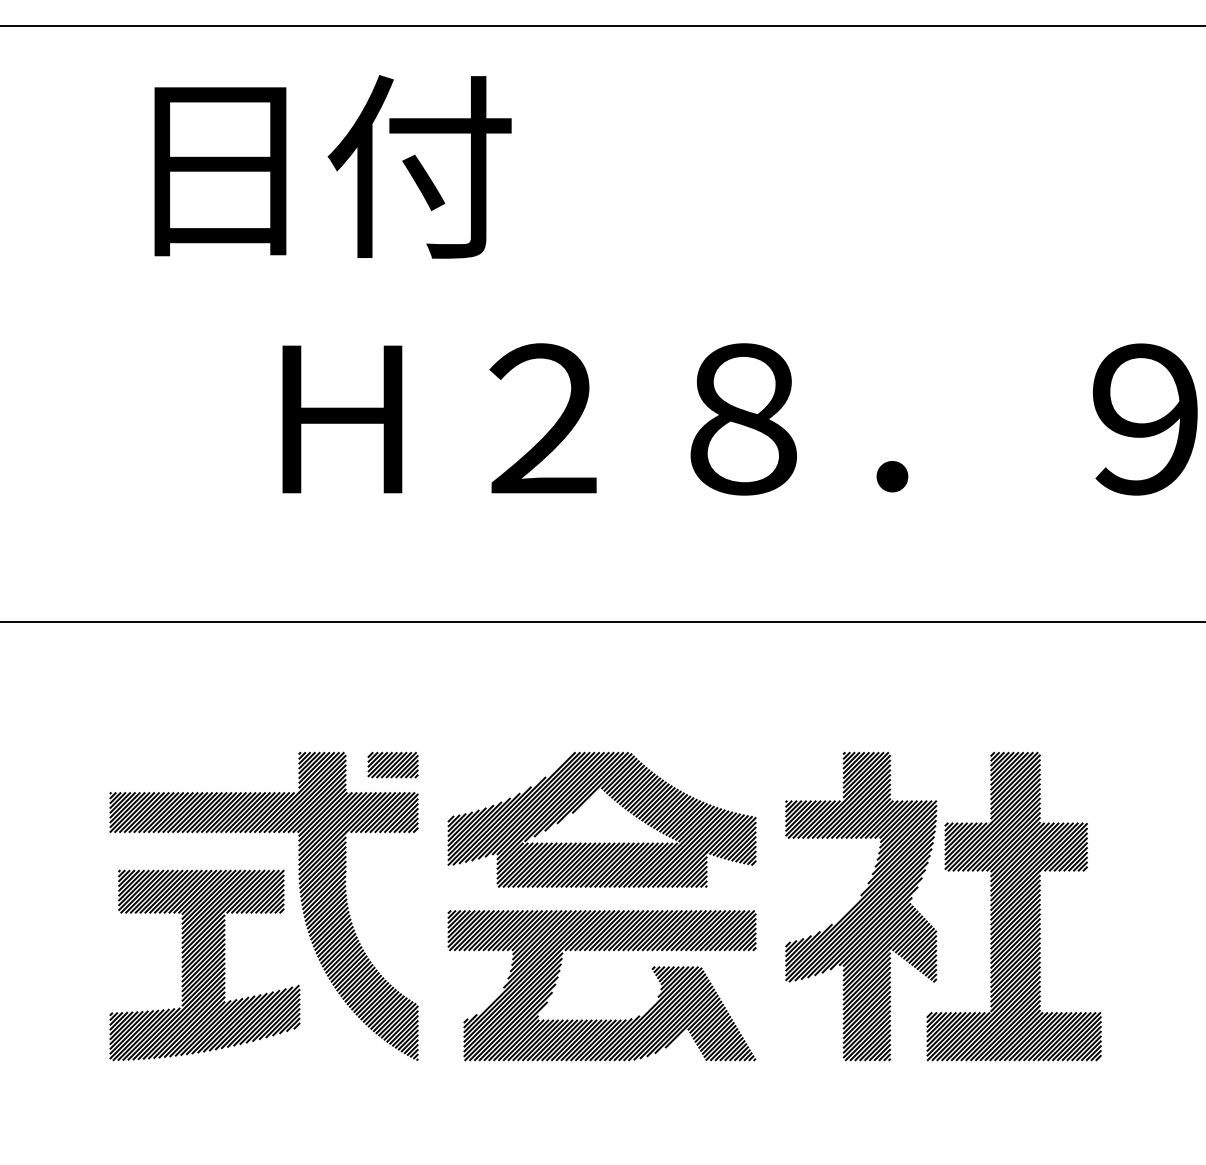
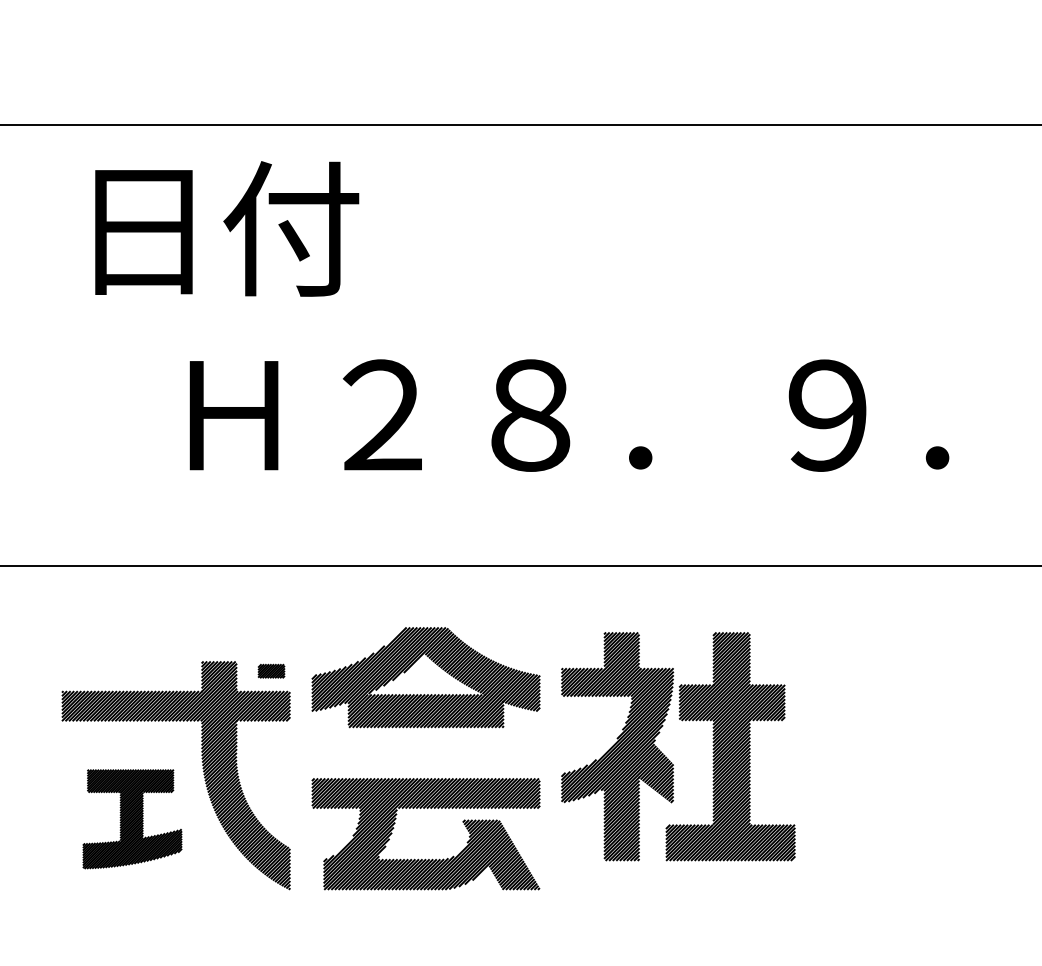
part: (393, 765) -> (271, 671), size x0.7
part: (601, 819) -> (425, 677), moved
part: (928, 921) -> (667, 757), moved
part: (204, 965) -> (132, 819), size x0.7

